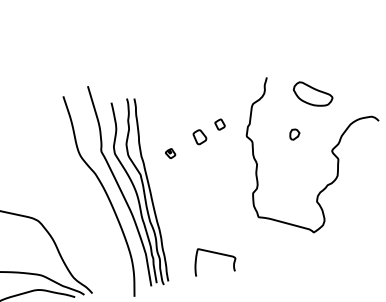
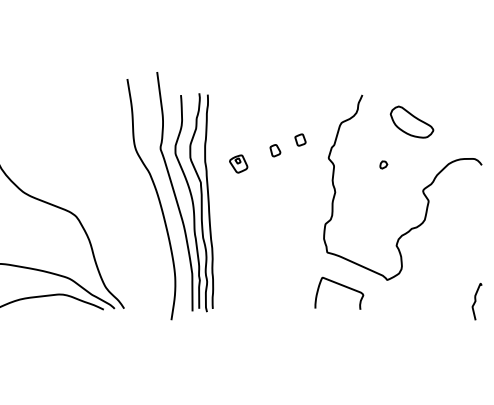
part: (294, 134) -> (383, 164), size x0.62
part: (200, 137) -> (275, 150), size x0.71
part: (170, 153) -> (238, 163), size x1.67
curve: (216, 253) -> (342, 286), moved

